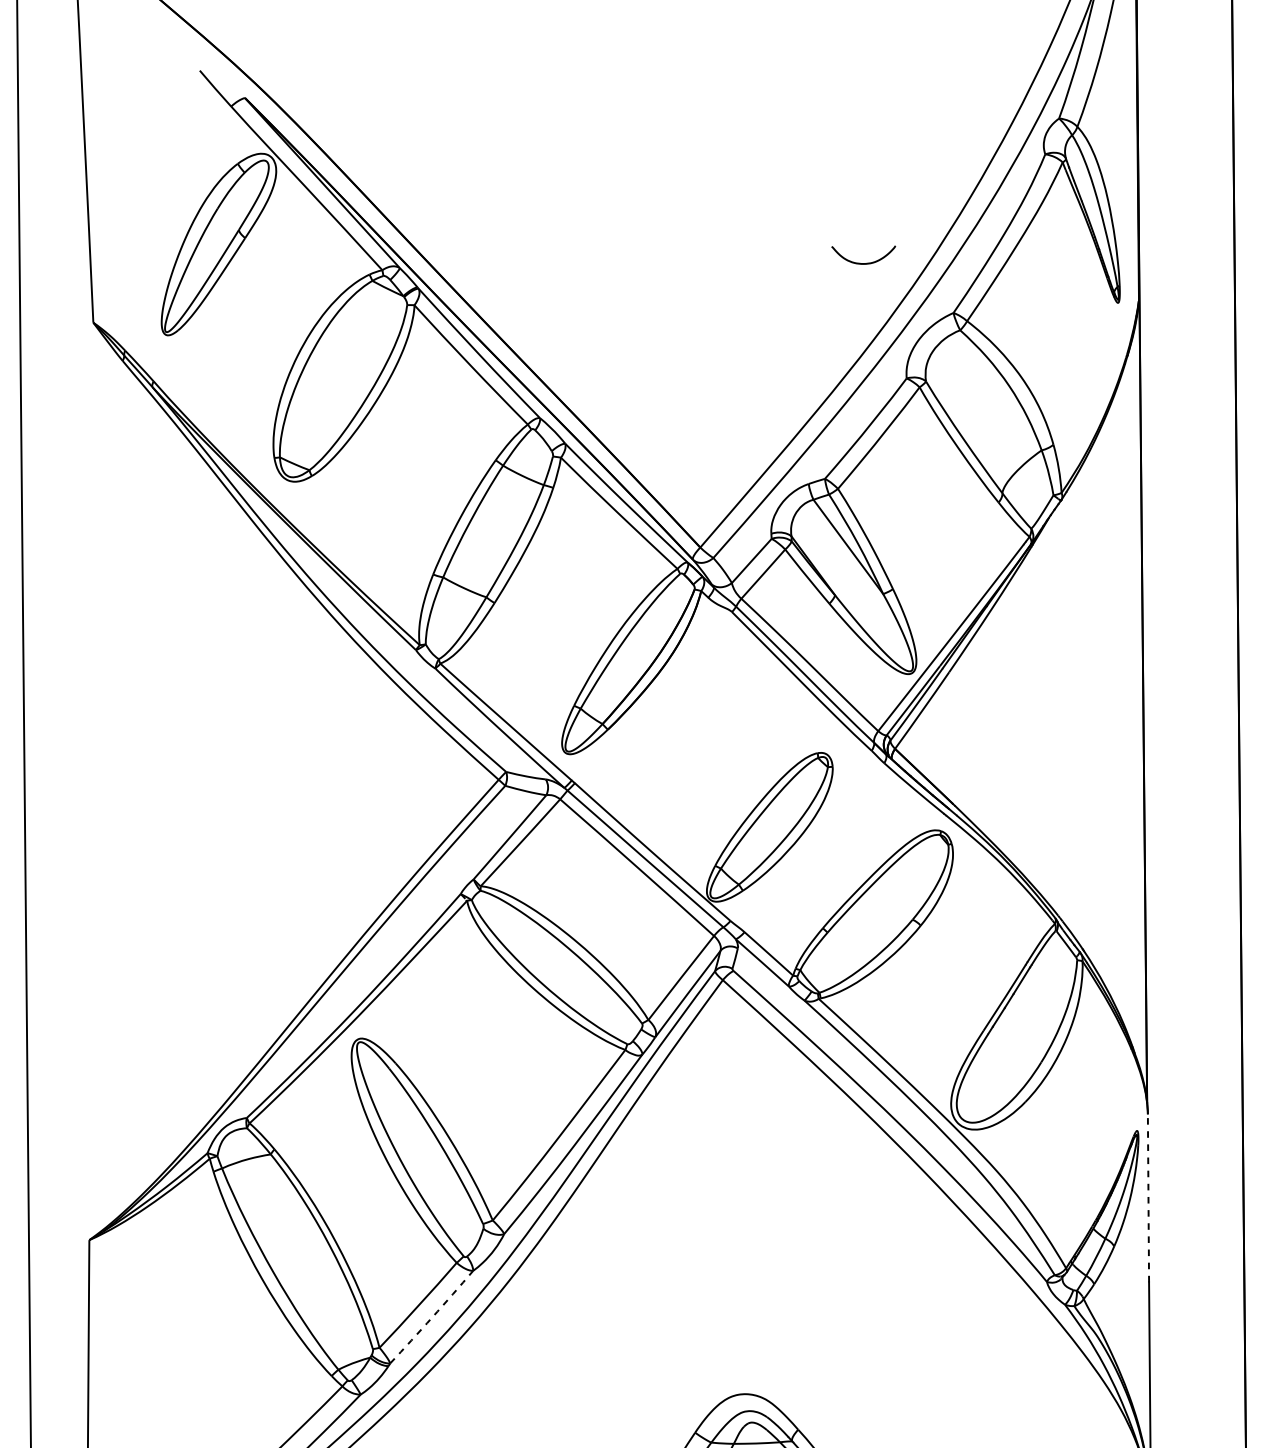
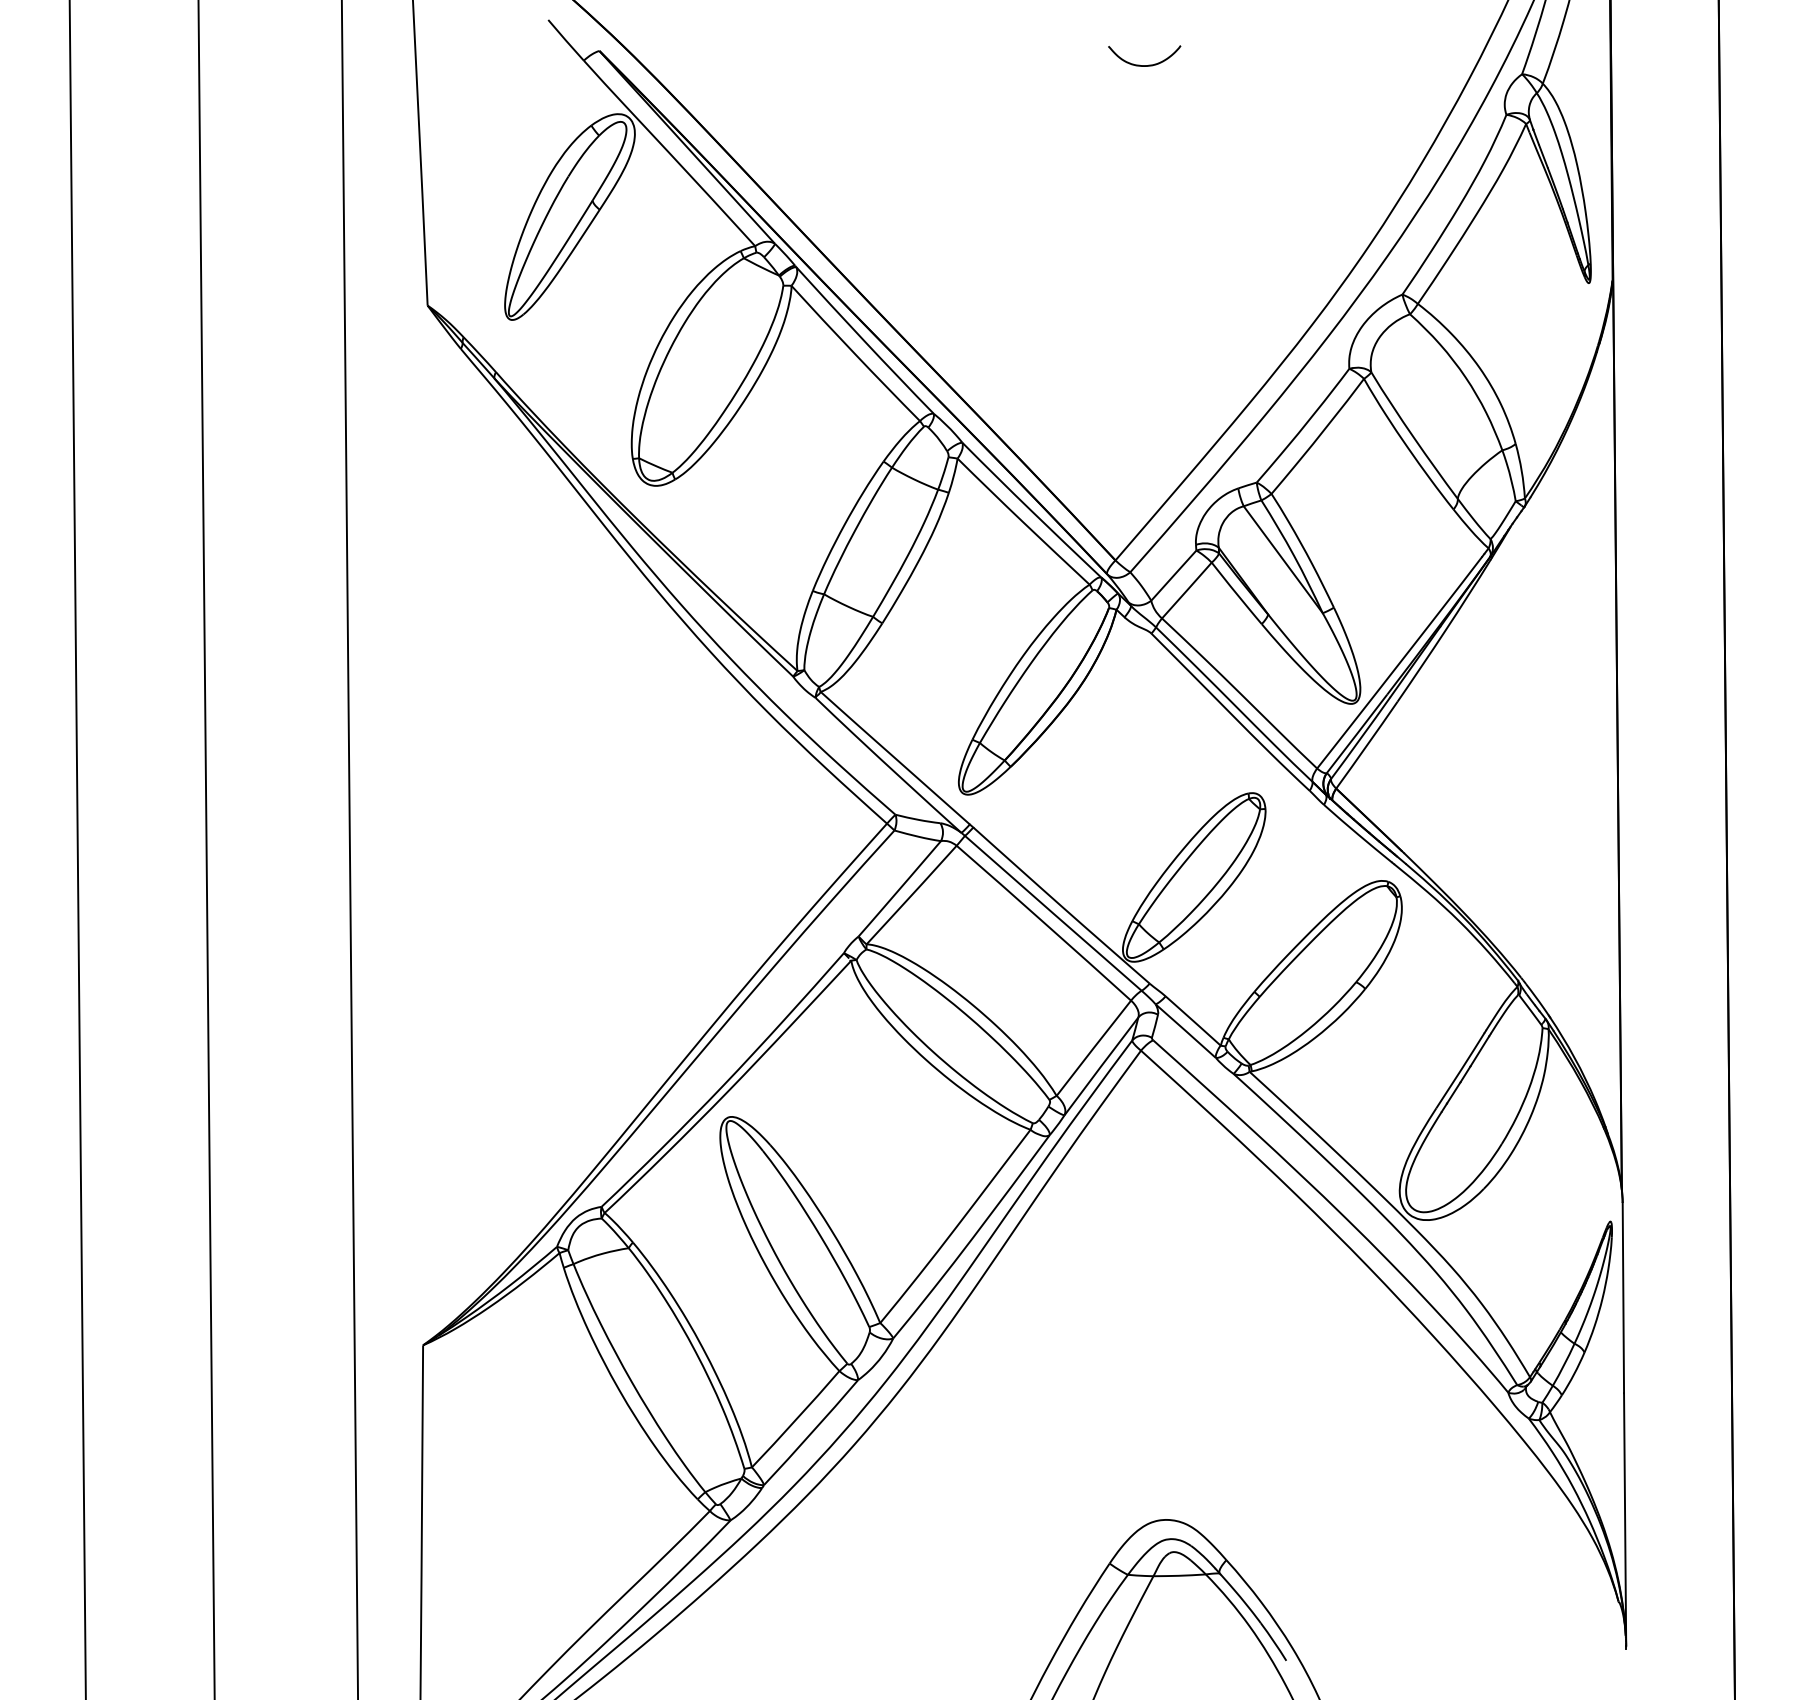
curve: (867, 262) -> (1148, 64), moved
line: (1148, 1197) -> (1623, 1297), dashed -> solid
arc: (432, 1317) -> (811, 1433), dashed -> solid

